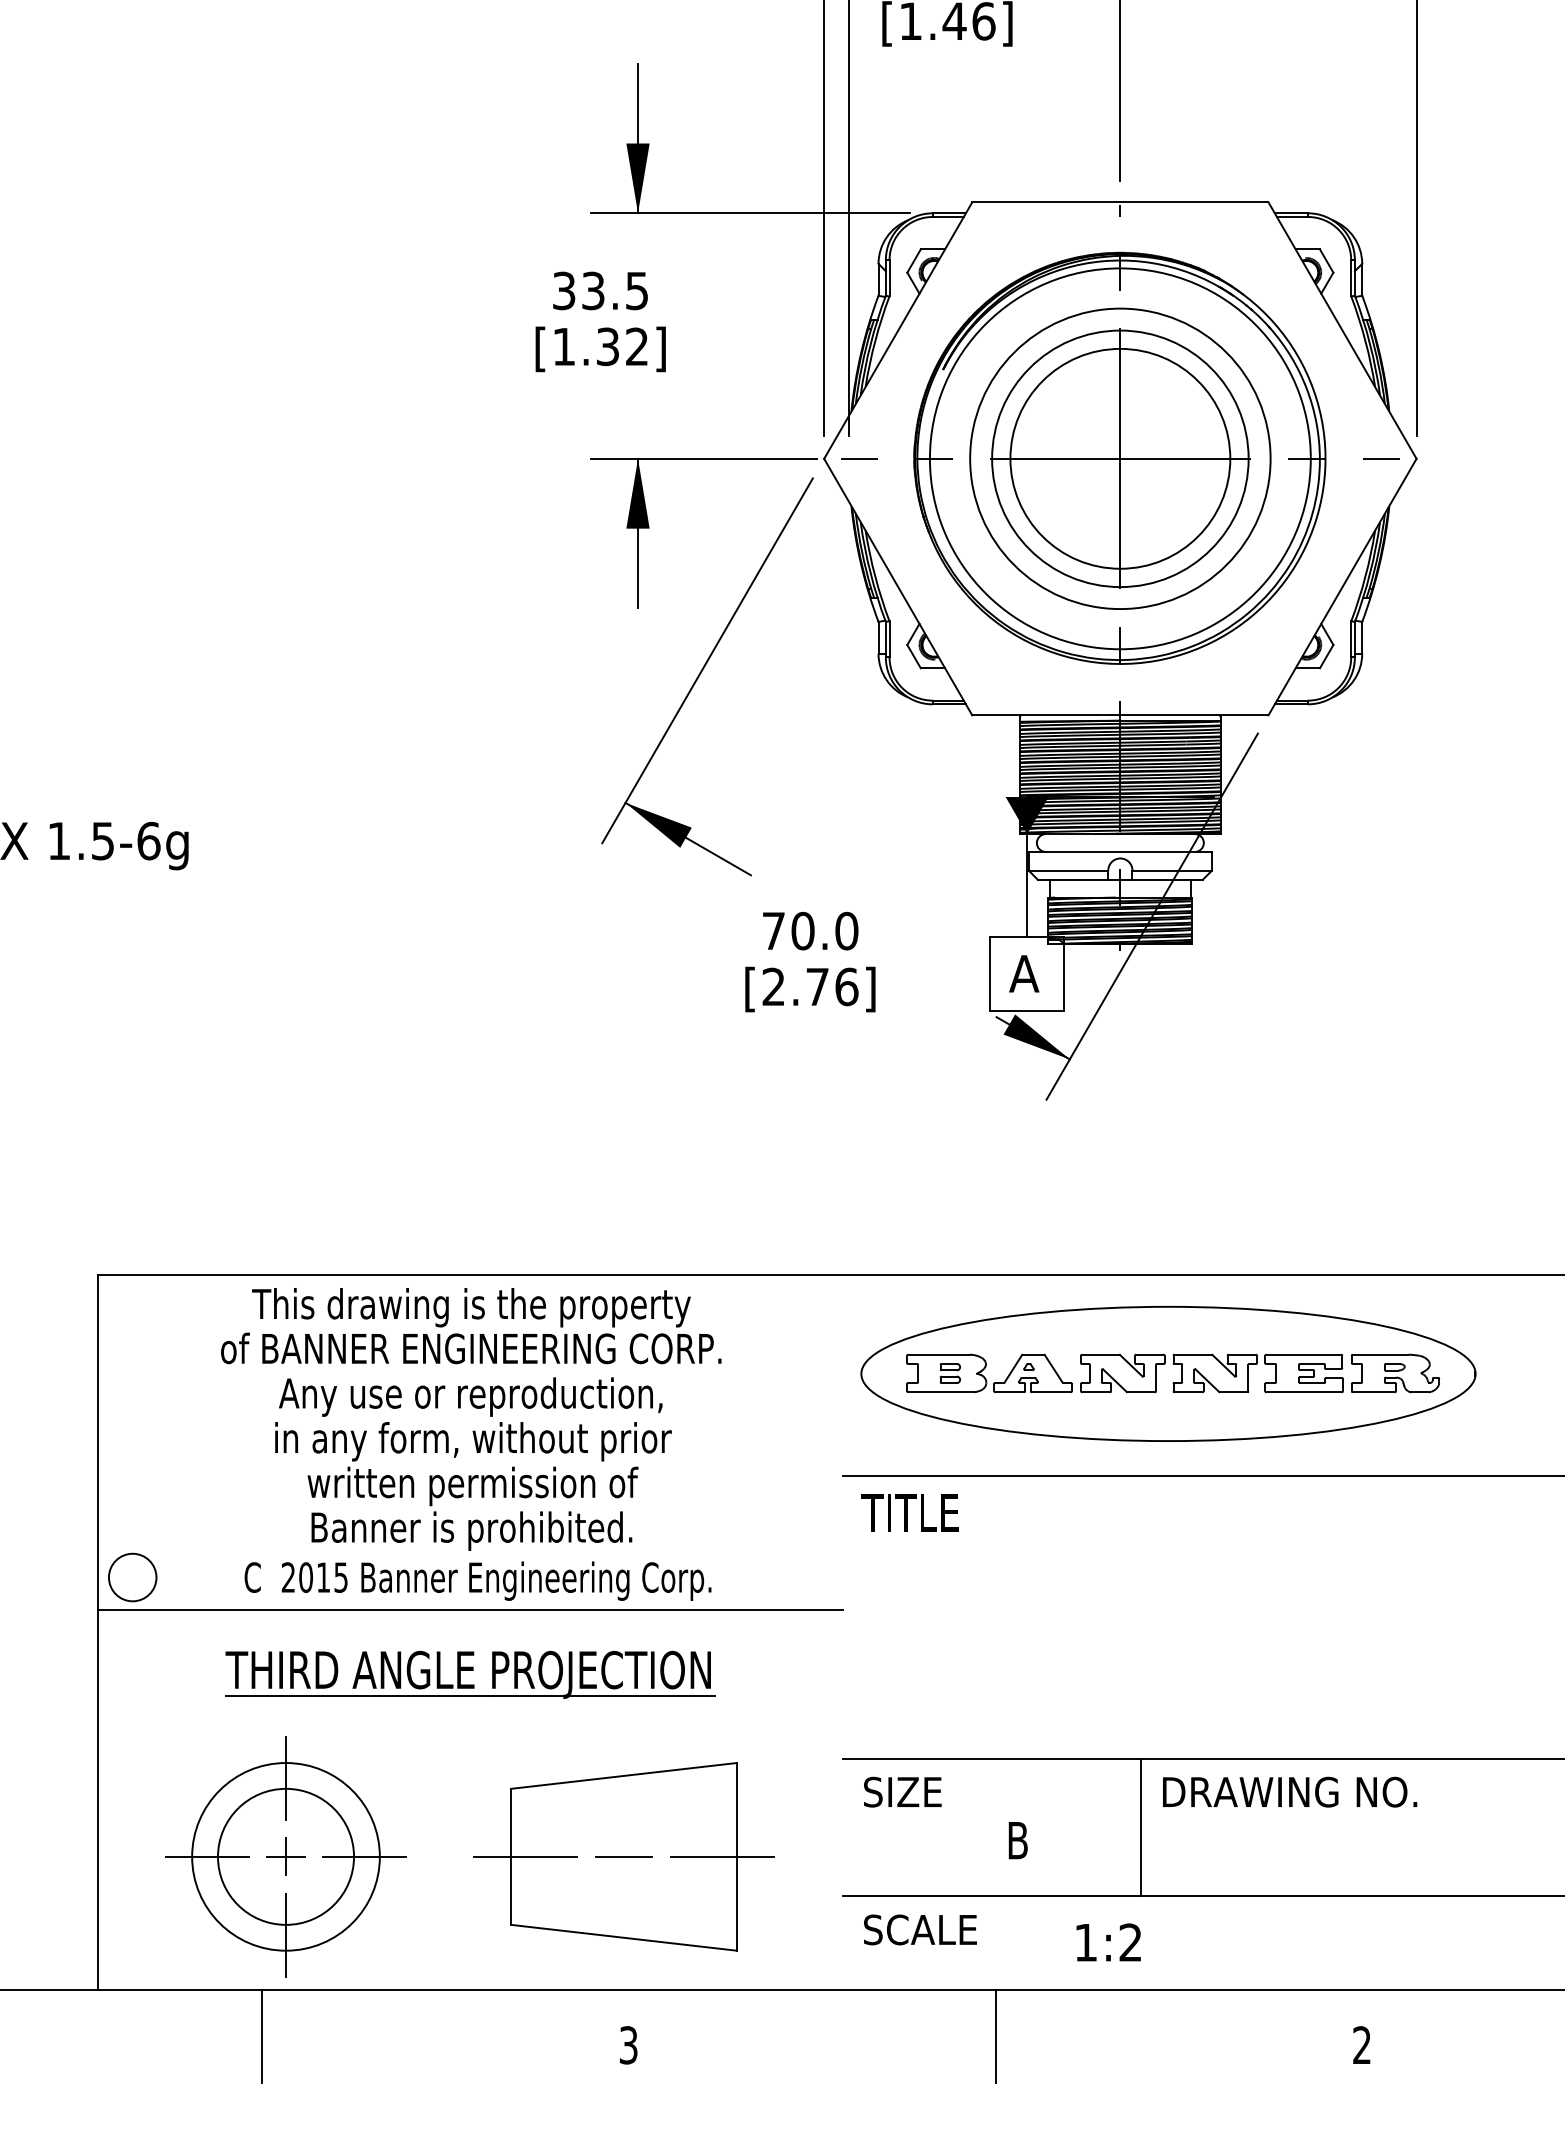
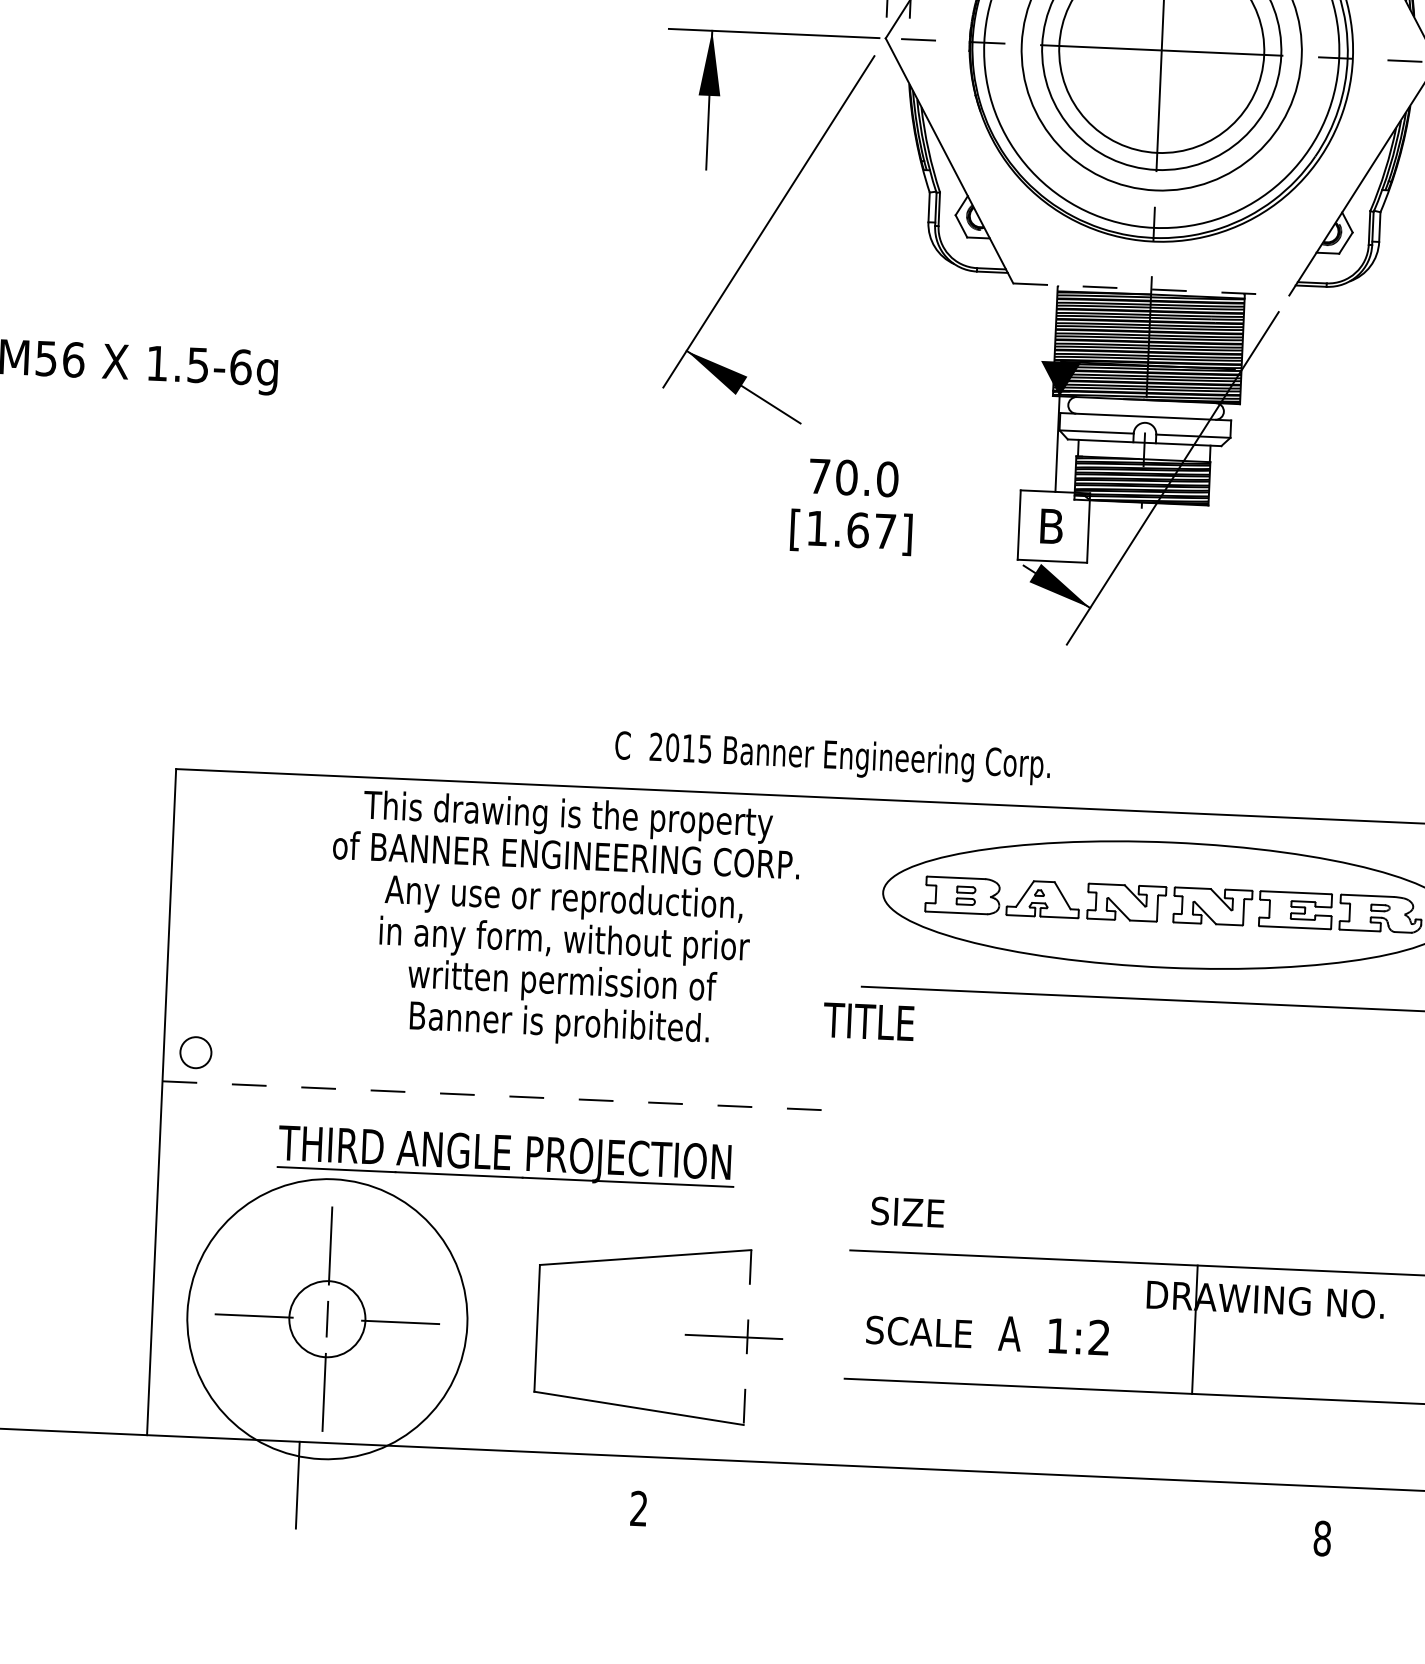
line: (1120, 715) -> (1151, 289), solid -> dashed
text: (1024, 973) -> (1051, 526), A -> B
text: (810, 986) -> (851, 529), [2.76] -> [1.67]
text: (471, 1419) -> (563, 921), moved
text: (909, 1512) -> (868, 1021), moved
circle: (132, 1577) -> (195, 1052), size x0.7
text: (477, 1580) -> (832, 757), moved
line: (471, 1609) -> (510, 1096), solid -> dashed
text: (902, 1791) -> (907, 1211), moved
line: (1140, 1827) -> (1194, 1329), moved
text: (1017, 1840) -> (1009, 1333), B -> A
circle: (285, 1856) -> (326, 1318), size x1.6
line: (285, 1856) -> (326, 1318), removed
circle: (286, 1856) -> (327, 1318), size x0.6
line: (525, 1856) -> (550, 1328), removed
line: (623, 1856) -> (641, 1332), removed
line: (736, 1856) -> (747, 1337), solid -> dashed
text: (920, 1929) -> (919, 1331), moved
text: (1108, 1942) -> (1078, 1336), moved
line: (995, 2035) -> (981, 1514), removed
text: (628, 2045) -> (638, 1508), 3 -> 2
text: (1362, 2045) -> (1322, 1538), 2 -> 8

